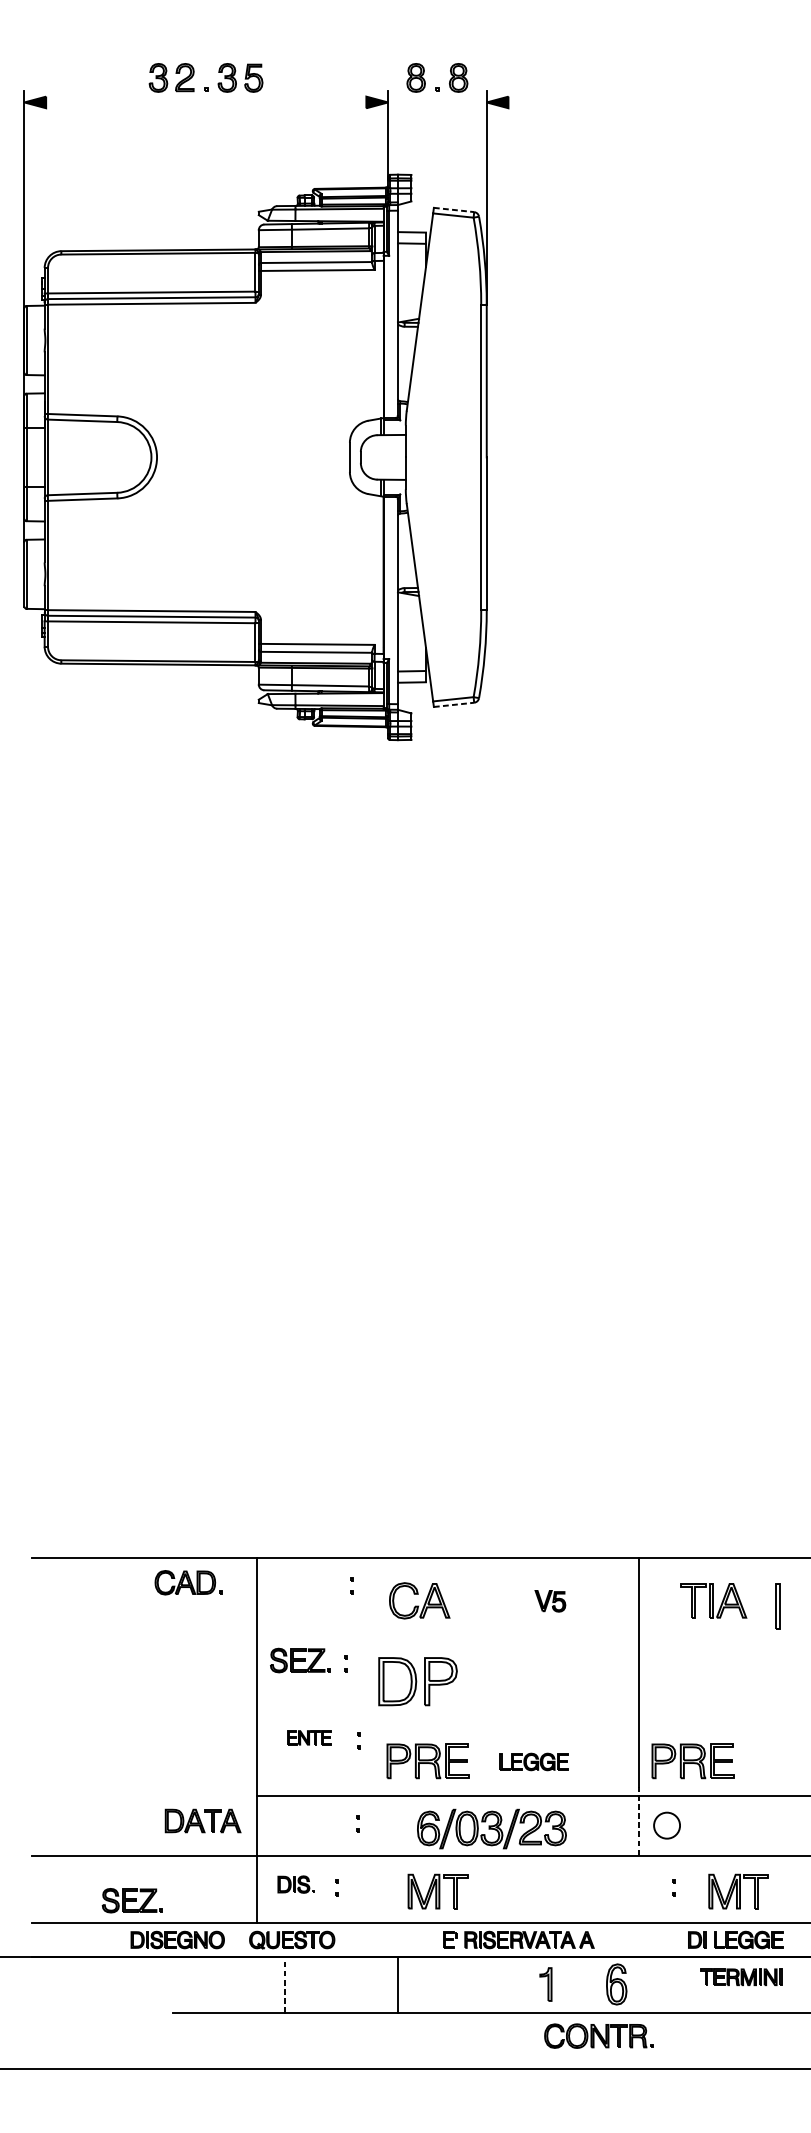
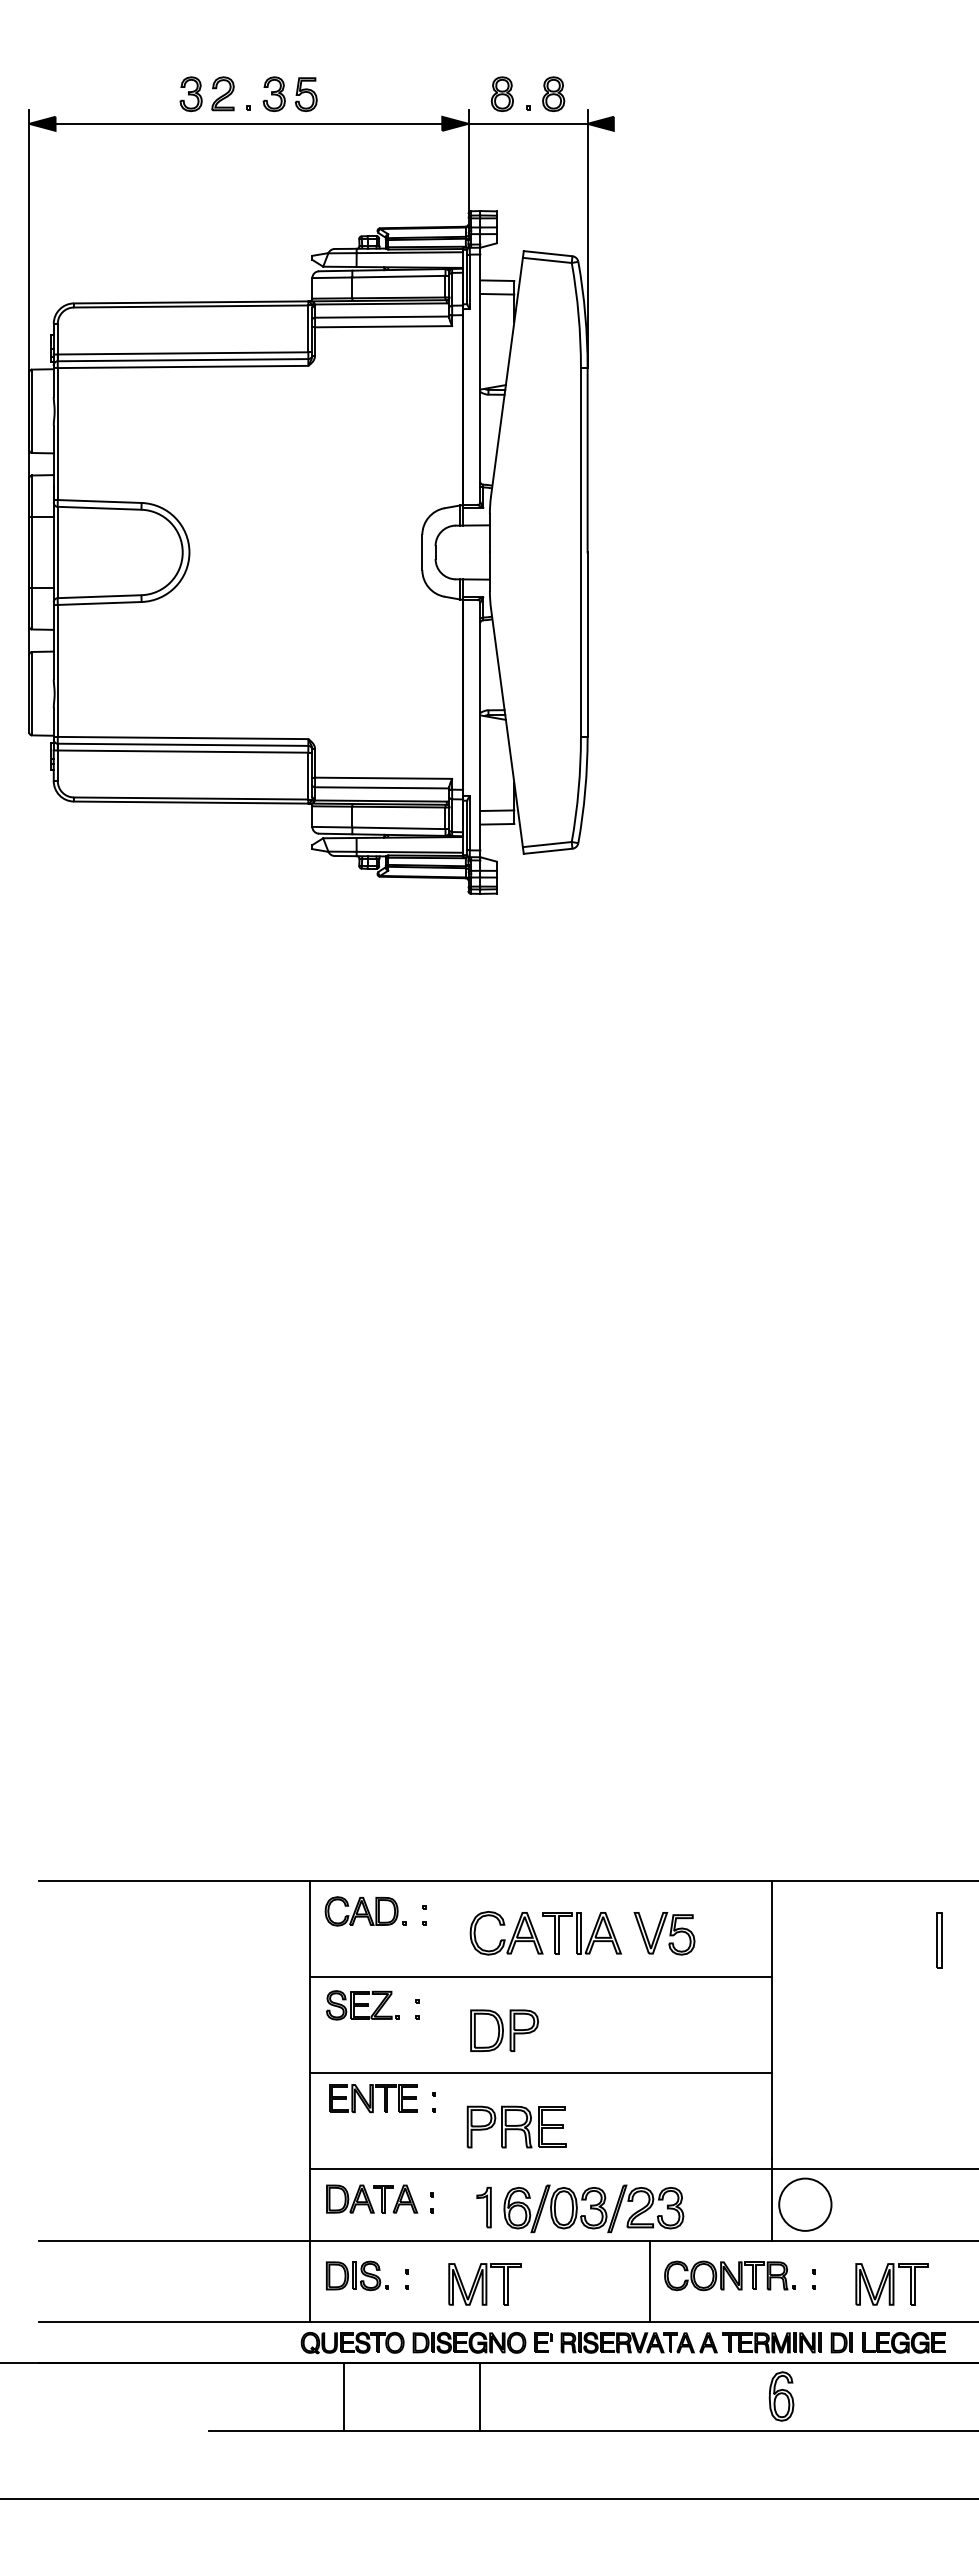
line: (205, 102) -> (248, 123), added
line: (436, 102) -> (527, 123), added
line: (454, 209) -> (548, 253), dashed -> solid
line: (454, 705) -> (548, 851), dashed -> solid
part: (188, 1582) -> (365, 1911), moved
part: (550, 1601) -> (664, 1933), size x1.67
part: (713, 1601) -> (581, 1933), moved
line: (447, 1636) -> (540, 1976), added
part: (417, 1681) -> (504, 2030), size x0.71
line: (447, 1716) -> (540, 2072), added
part: (309, 1737) -> (373, 2098), size x1.67
part: (692, 1760) -> (836, 2126), removed
part: (533, 1761) -> (644, 2127), removed
part: (203, 1820) -> (372, 2198), moved
line: (639, 1821) -> (771, 2199), dashed -> solid
circle: (667, 1825) -> (805, 2204), size x1.67
part: (296, 1884) -> (357, 2275), size x1.43
line: (537, 1889) -> (649, 2281), added
part: (437, 1891) -> (484, 2284), moved
part: (132, 1900) -> (159, 2295), removed
part: (177, 1939) -> (469, 2342), moved
part: (740, 1976) -> (771, 2342), moved
line: (285, 1984) -> (344, 2396), dashed -> solid
part: (545, 1984) -> (483, 2207), moved
part: (616, 1984) -> (781, 2396), moved
part: (598, 2035) -> (729, 2275), moved

